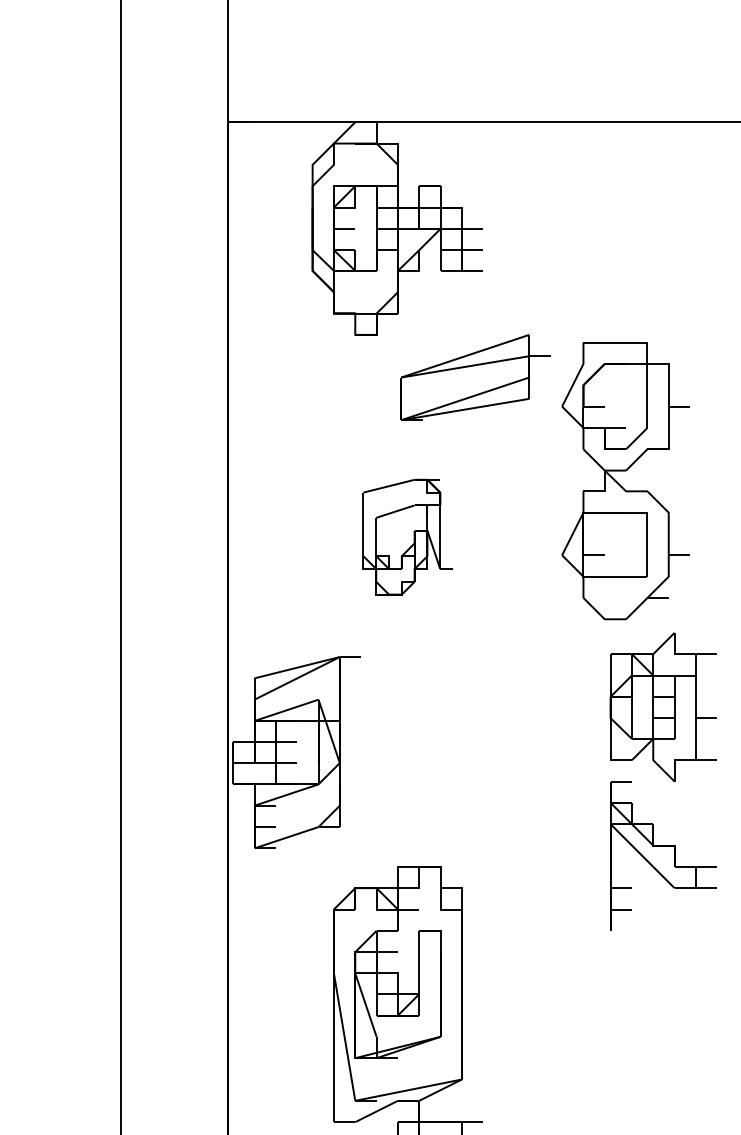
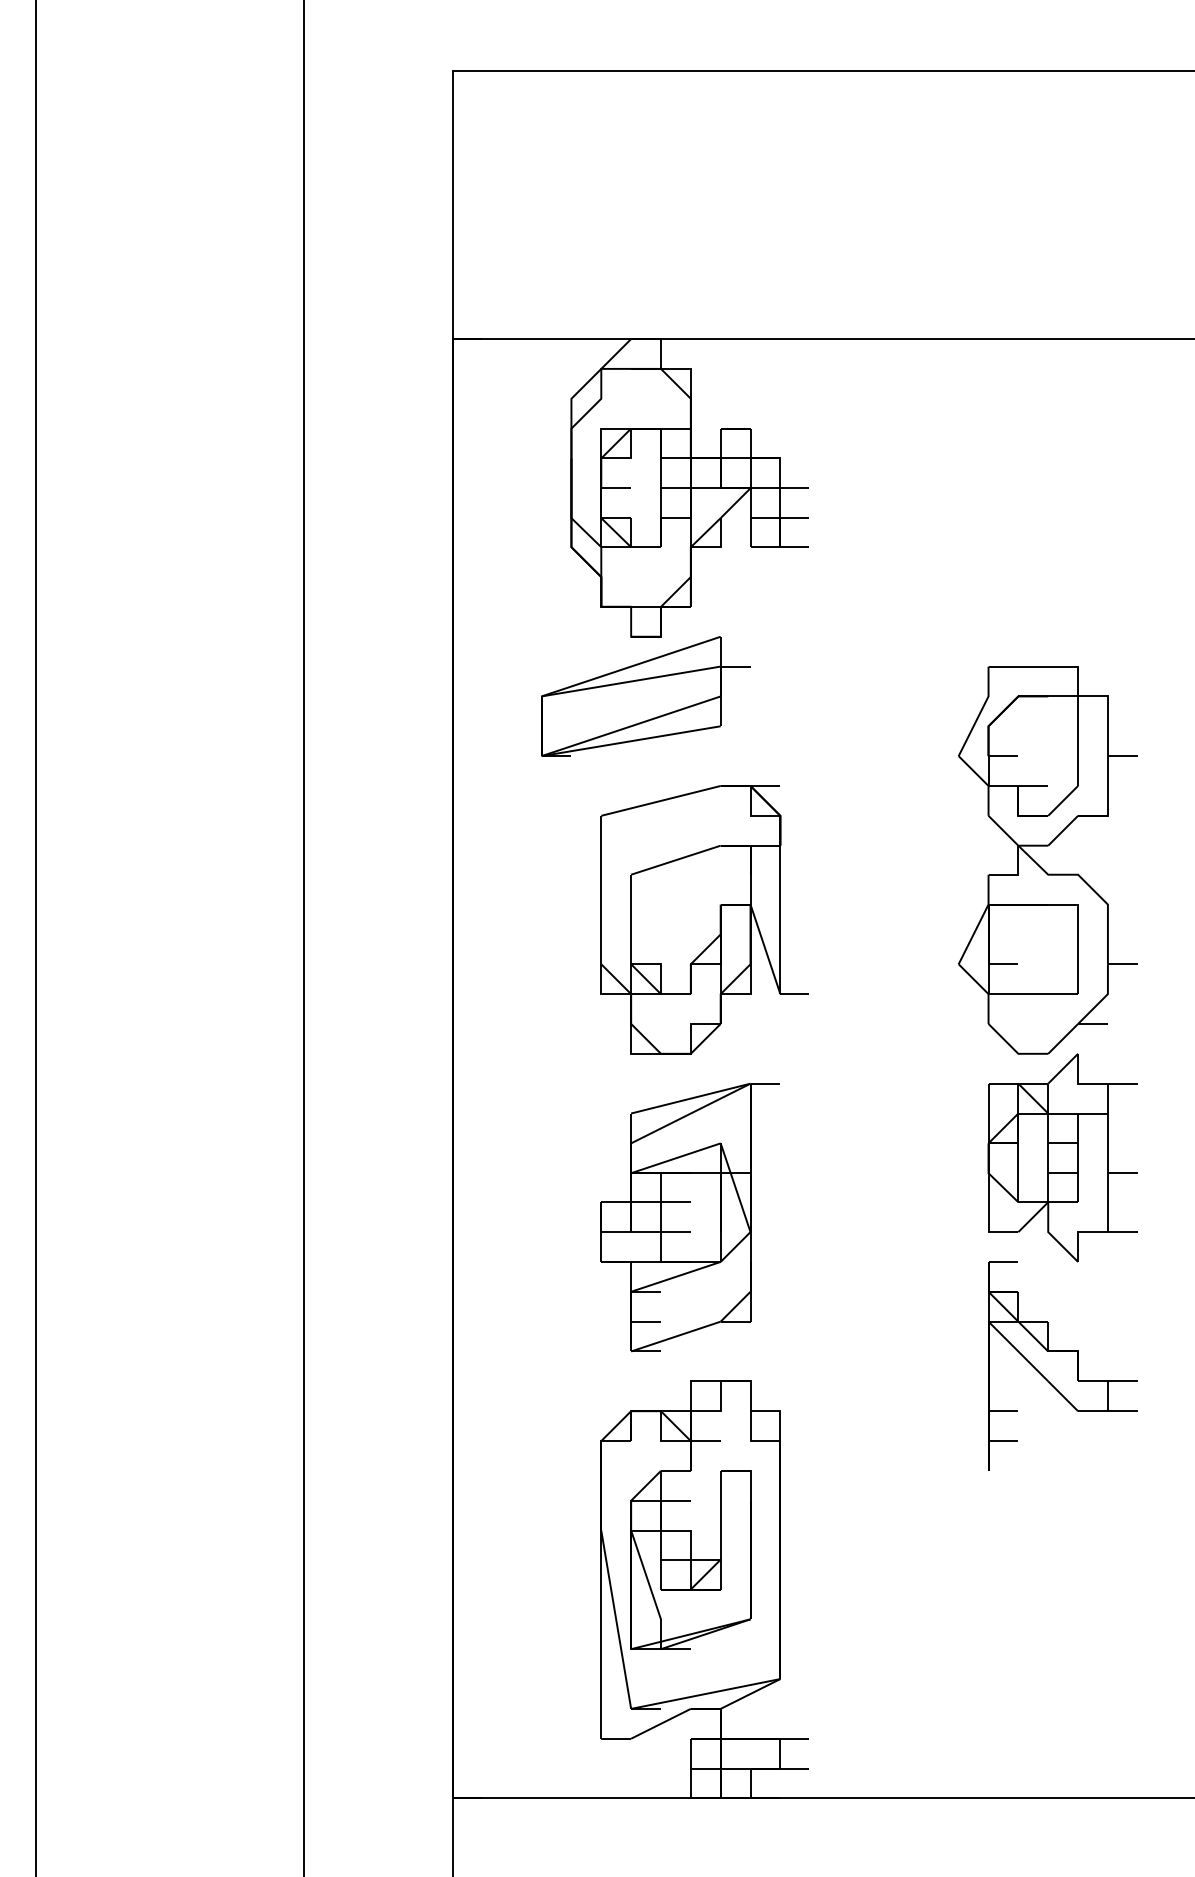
part: (475, 377) -> (645, 696), moved
part: (621, 485) -> (1041, 866), moved
part: (407, 536) -> (704, 919), size x1.67
part: (296, 752) -> (689, 1217), moved

